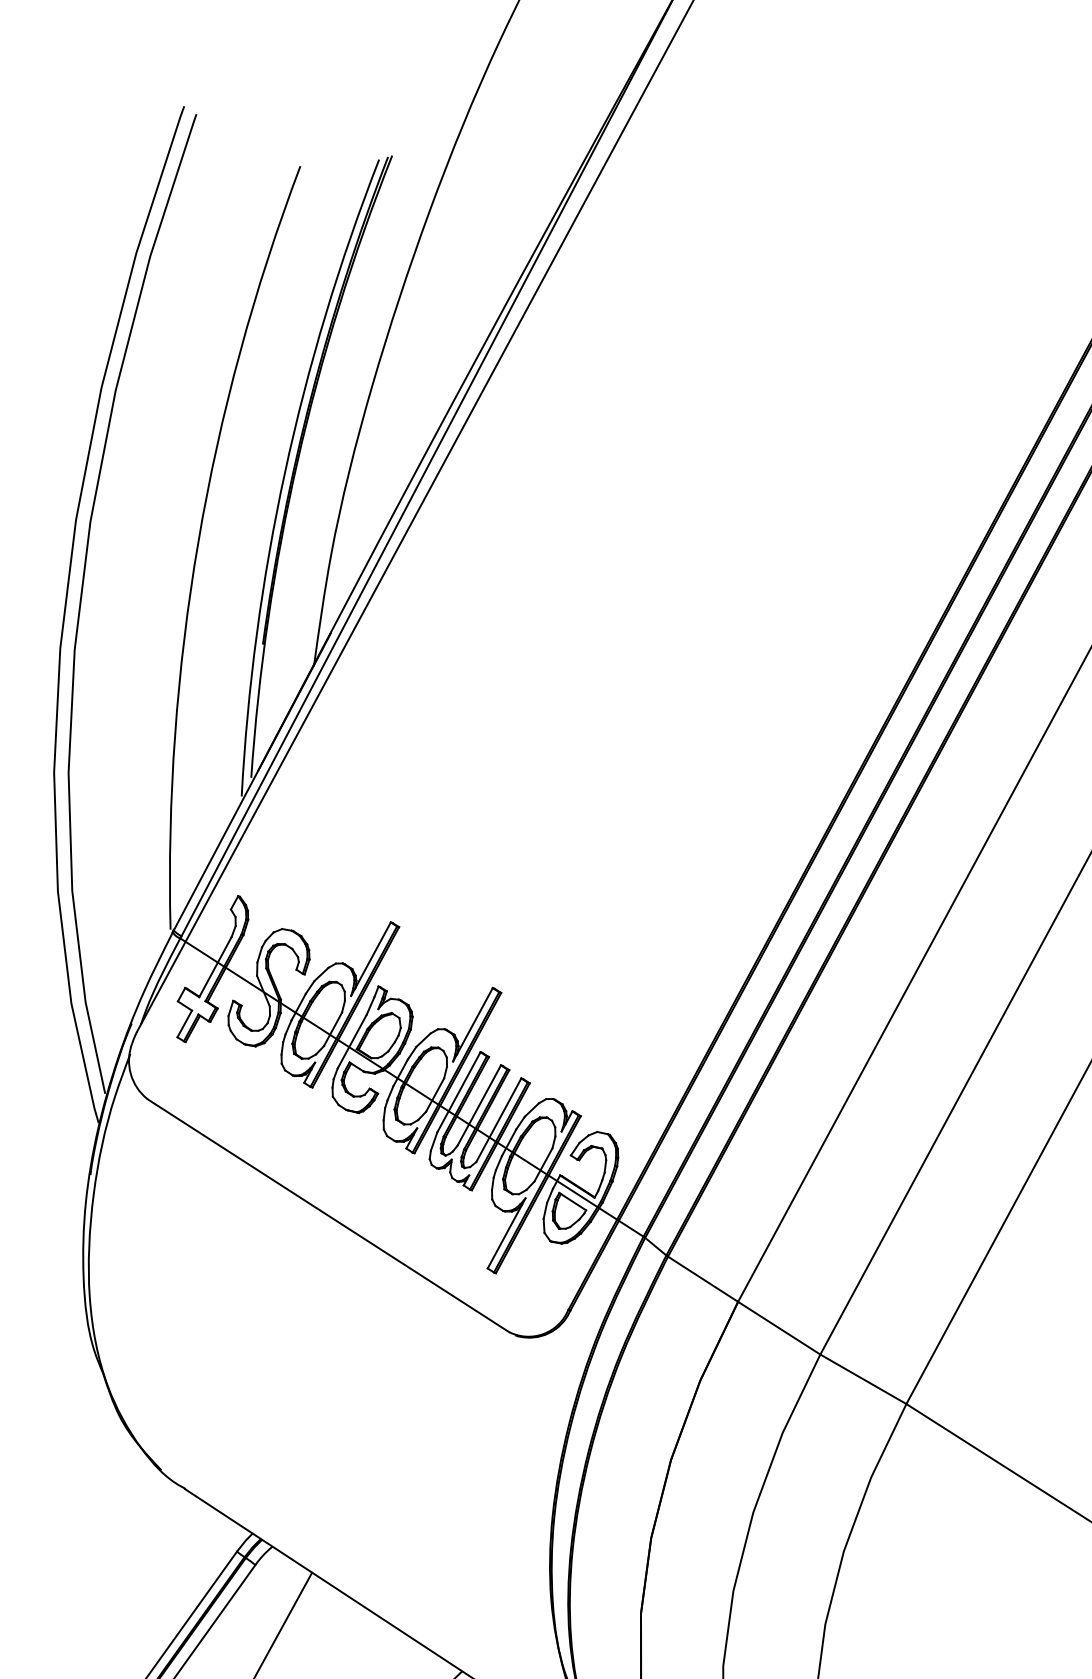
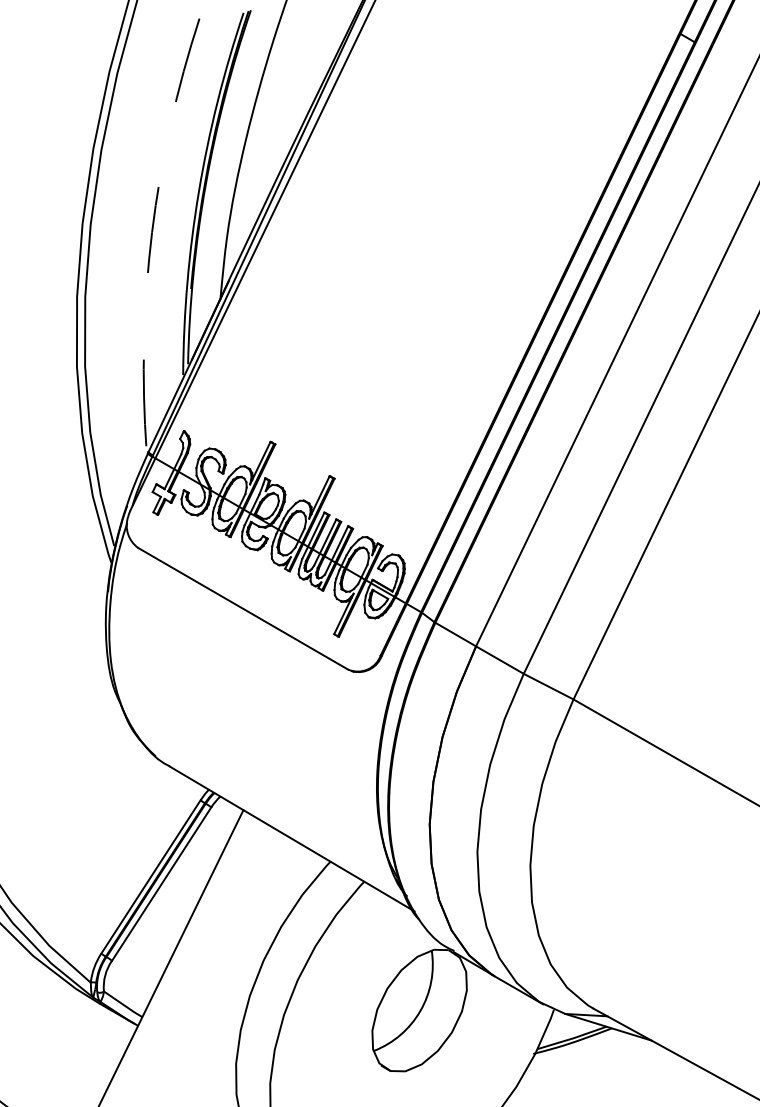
arc: (199, 541) -> (152, 232), solid -> dashed

